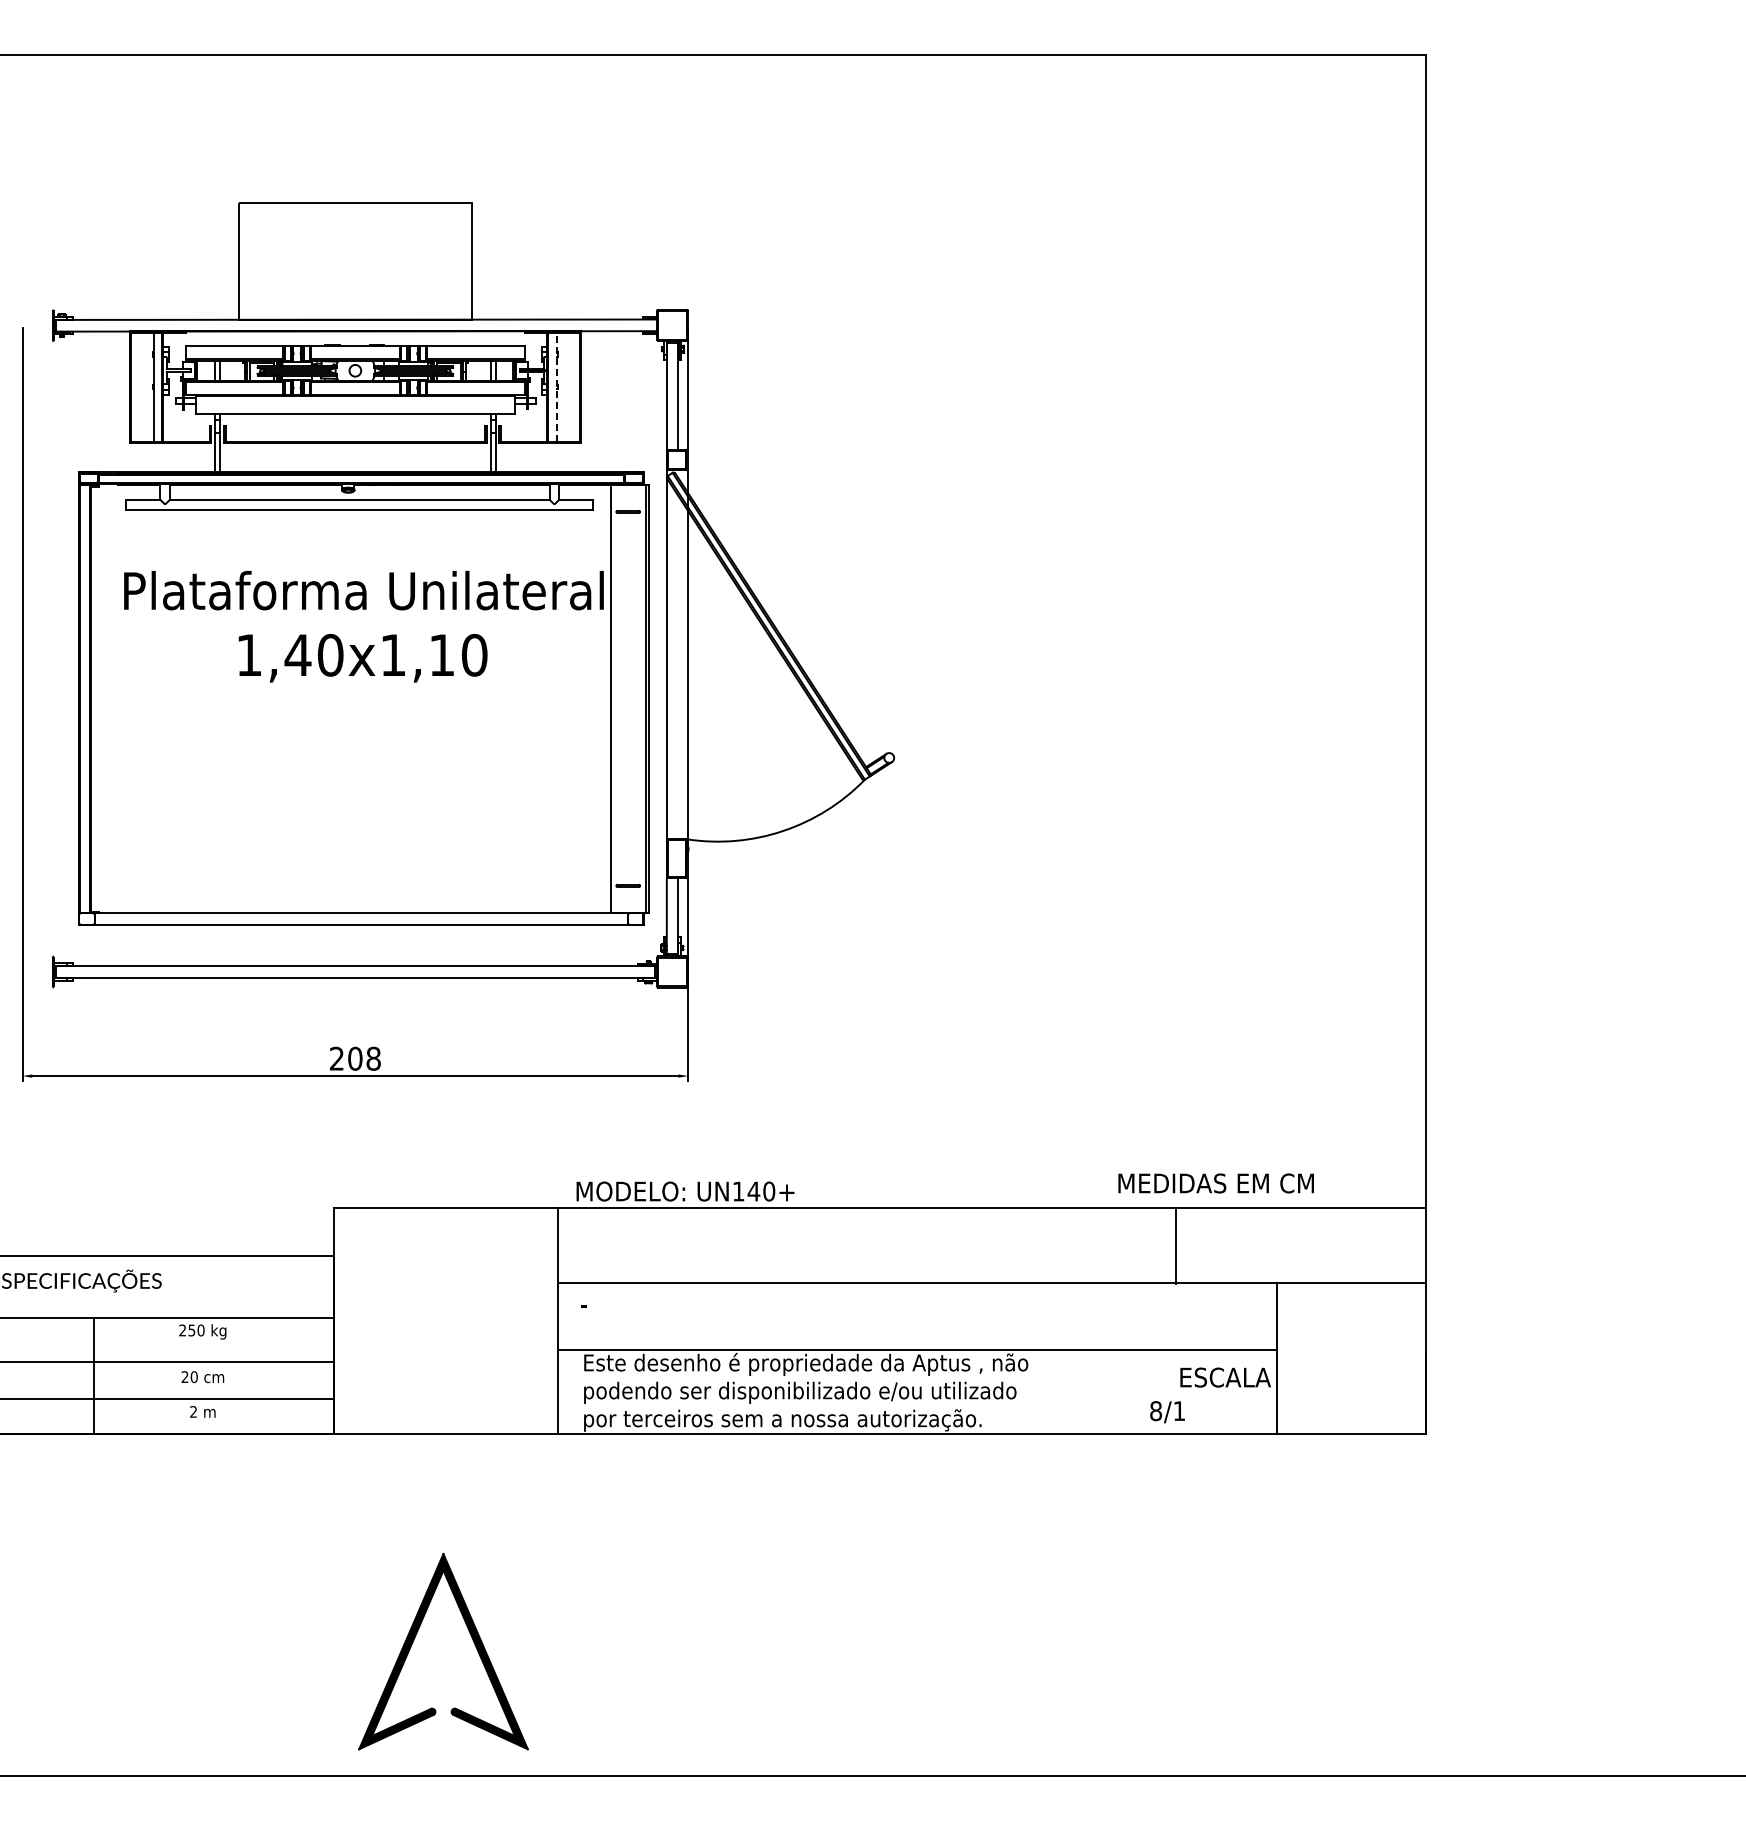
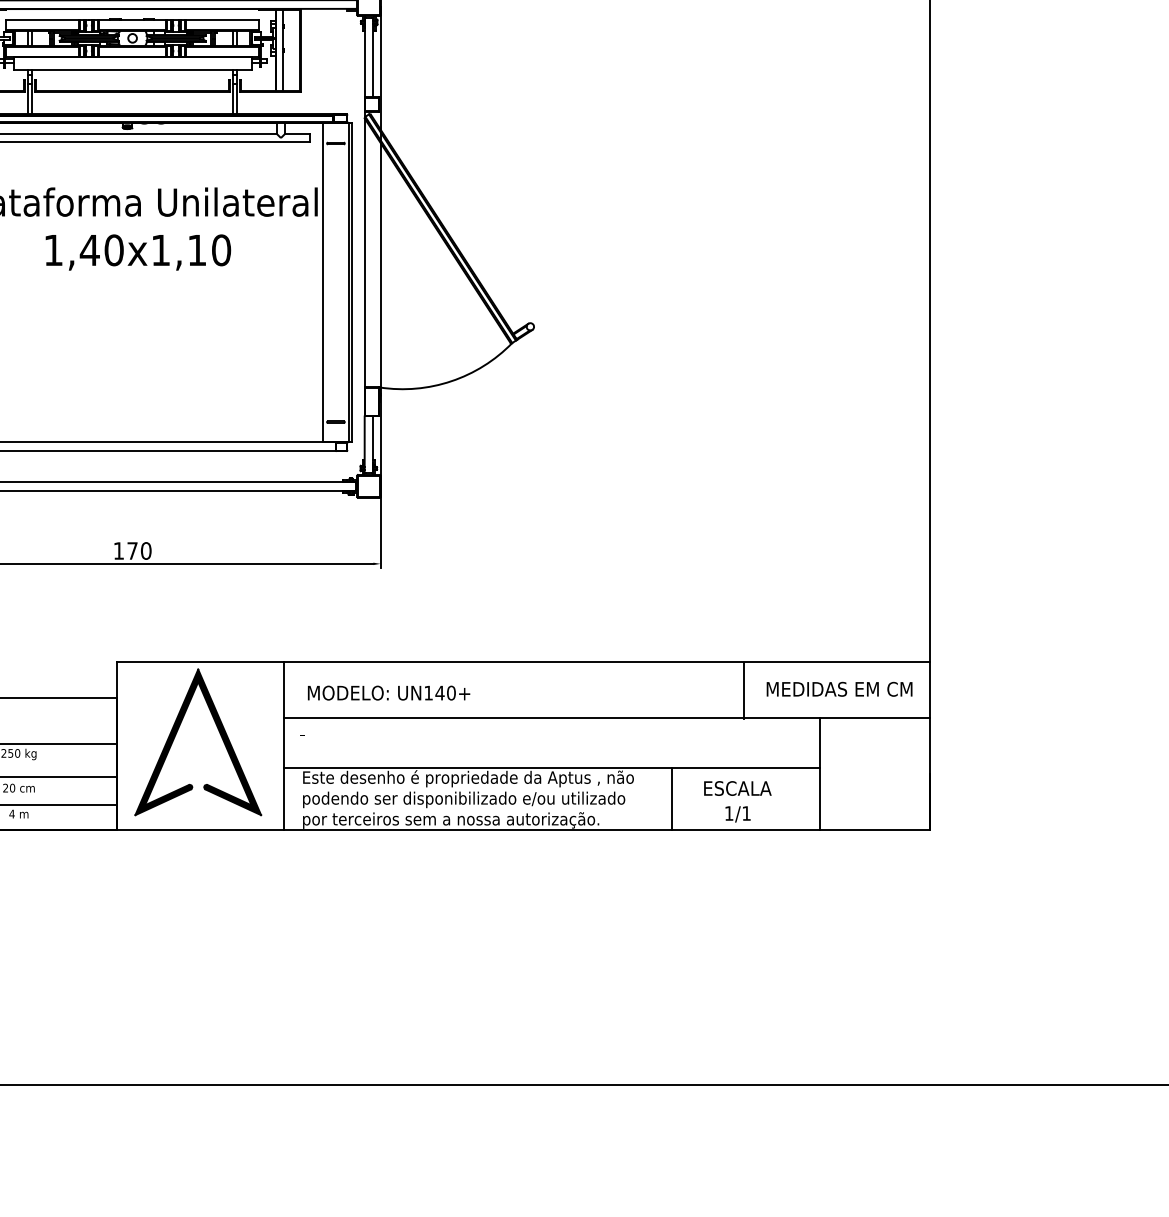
line: (557, 387) -> (283, 50), dashed -> solid
text: (355, 1058) -> (132, 550), 208 -> 170
text: (1215, 1183) -> (839, 689), moved
text: (685, 1191) -> (389, 693), moved
text: (1225, 1377) -> (737, 788), moved
line: (1079, 1391) -> (672, 798), added
text: (193, 1411) -> (12, 813), 2 -> 4
text: (1156, 1411) -> (729, 813), 8/1 -> 1/1
part: (415, 1638) -> (177, 732), moved

